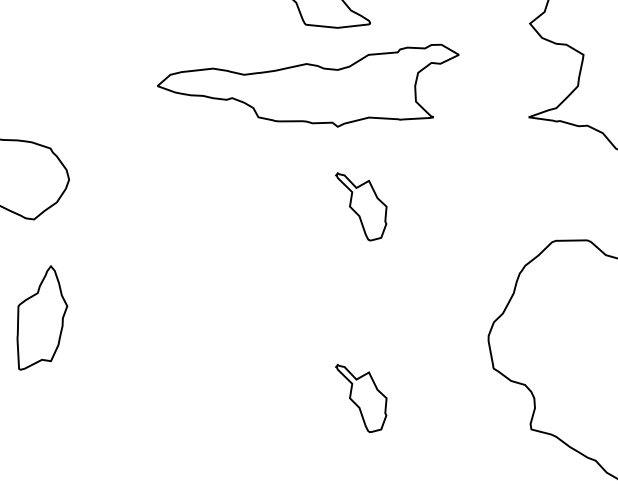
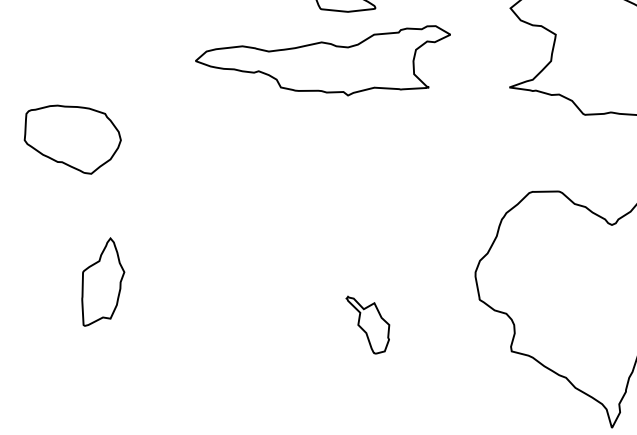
part: (360, 206) -> (367, 162), removed
part: (42, 317) -> (103, 281), moved

